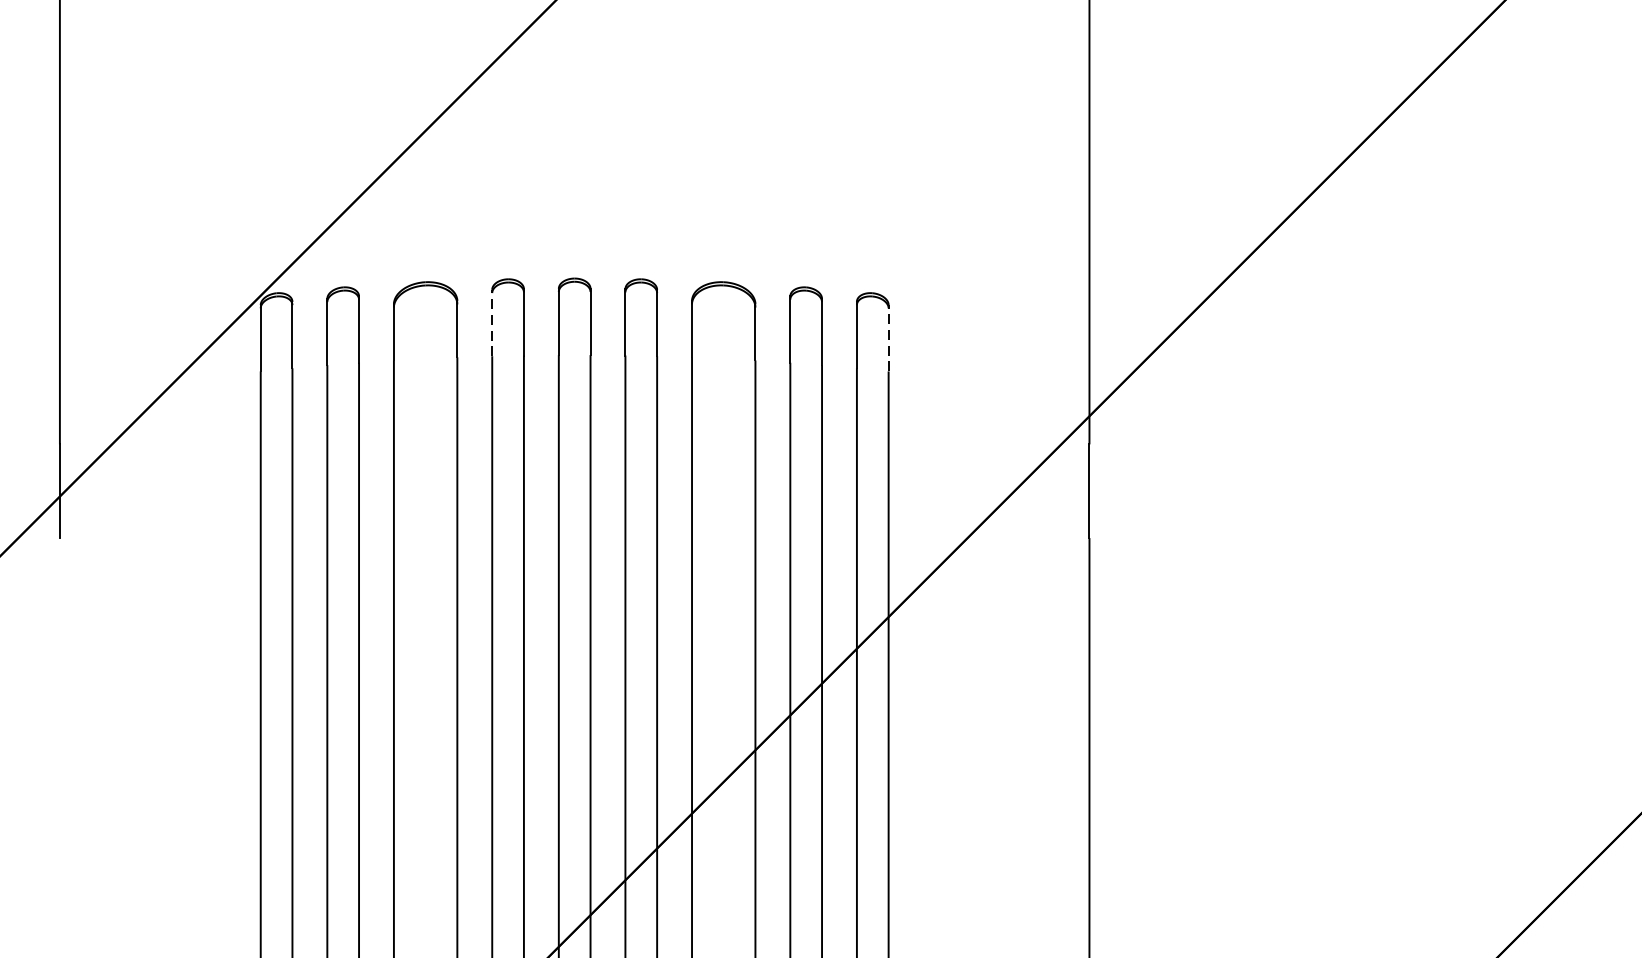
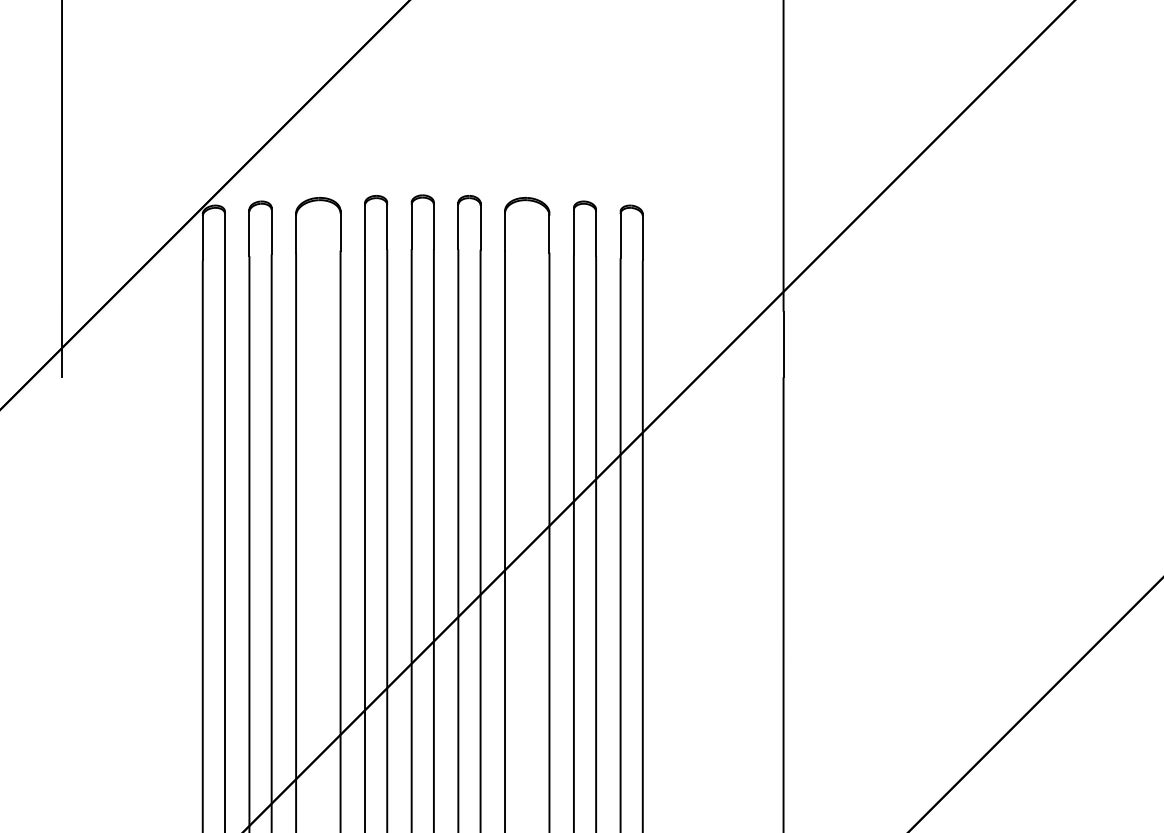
line: (492, 322) -> (365, 226), dashed -> solid
line: (888, 337) -> (642, 236), dashed -> solid

